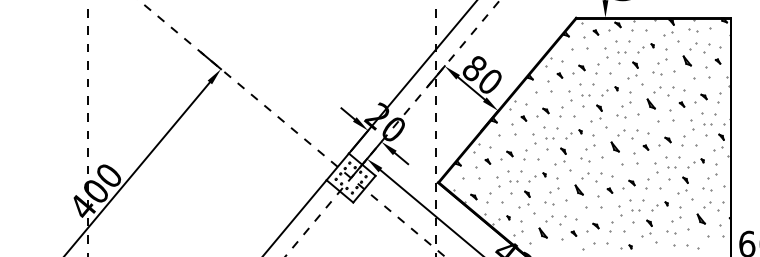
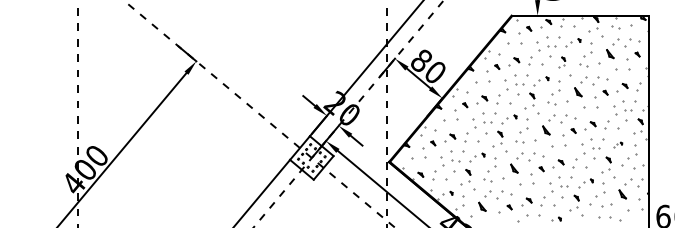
part: (632, 70) -> (561, 62), size x0.7
part: (695, 163) -> (617, 145), size x0.6
part: (707, 189) -> (628, 168), size x1.6
part: (671, 232) -> (596, 206), size x1.6

